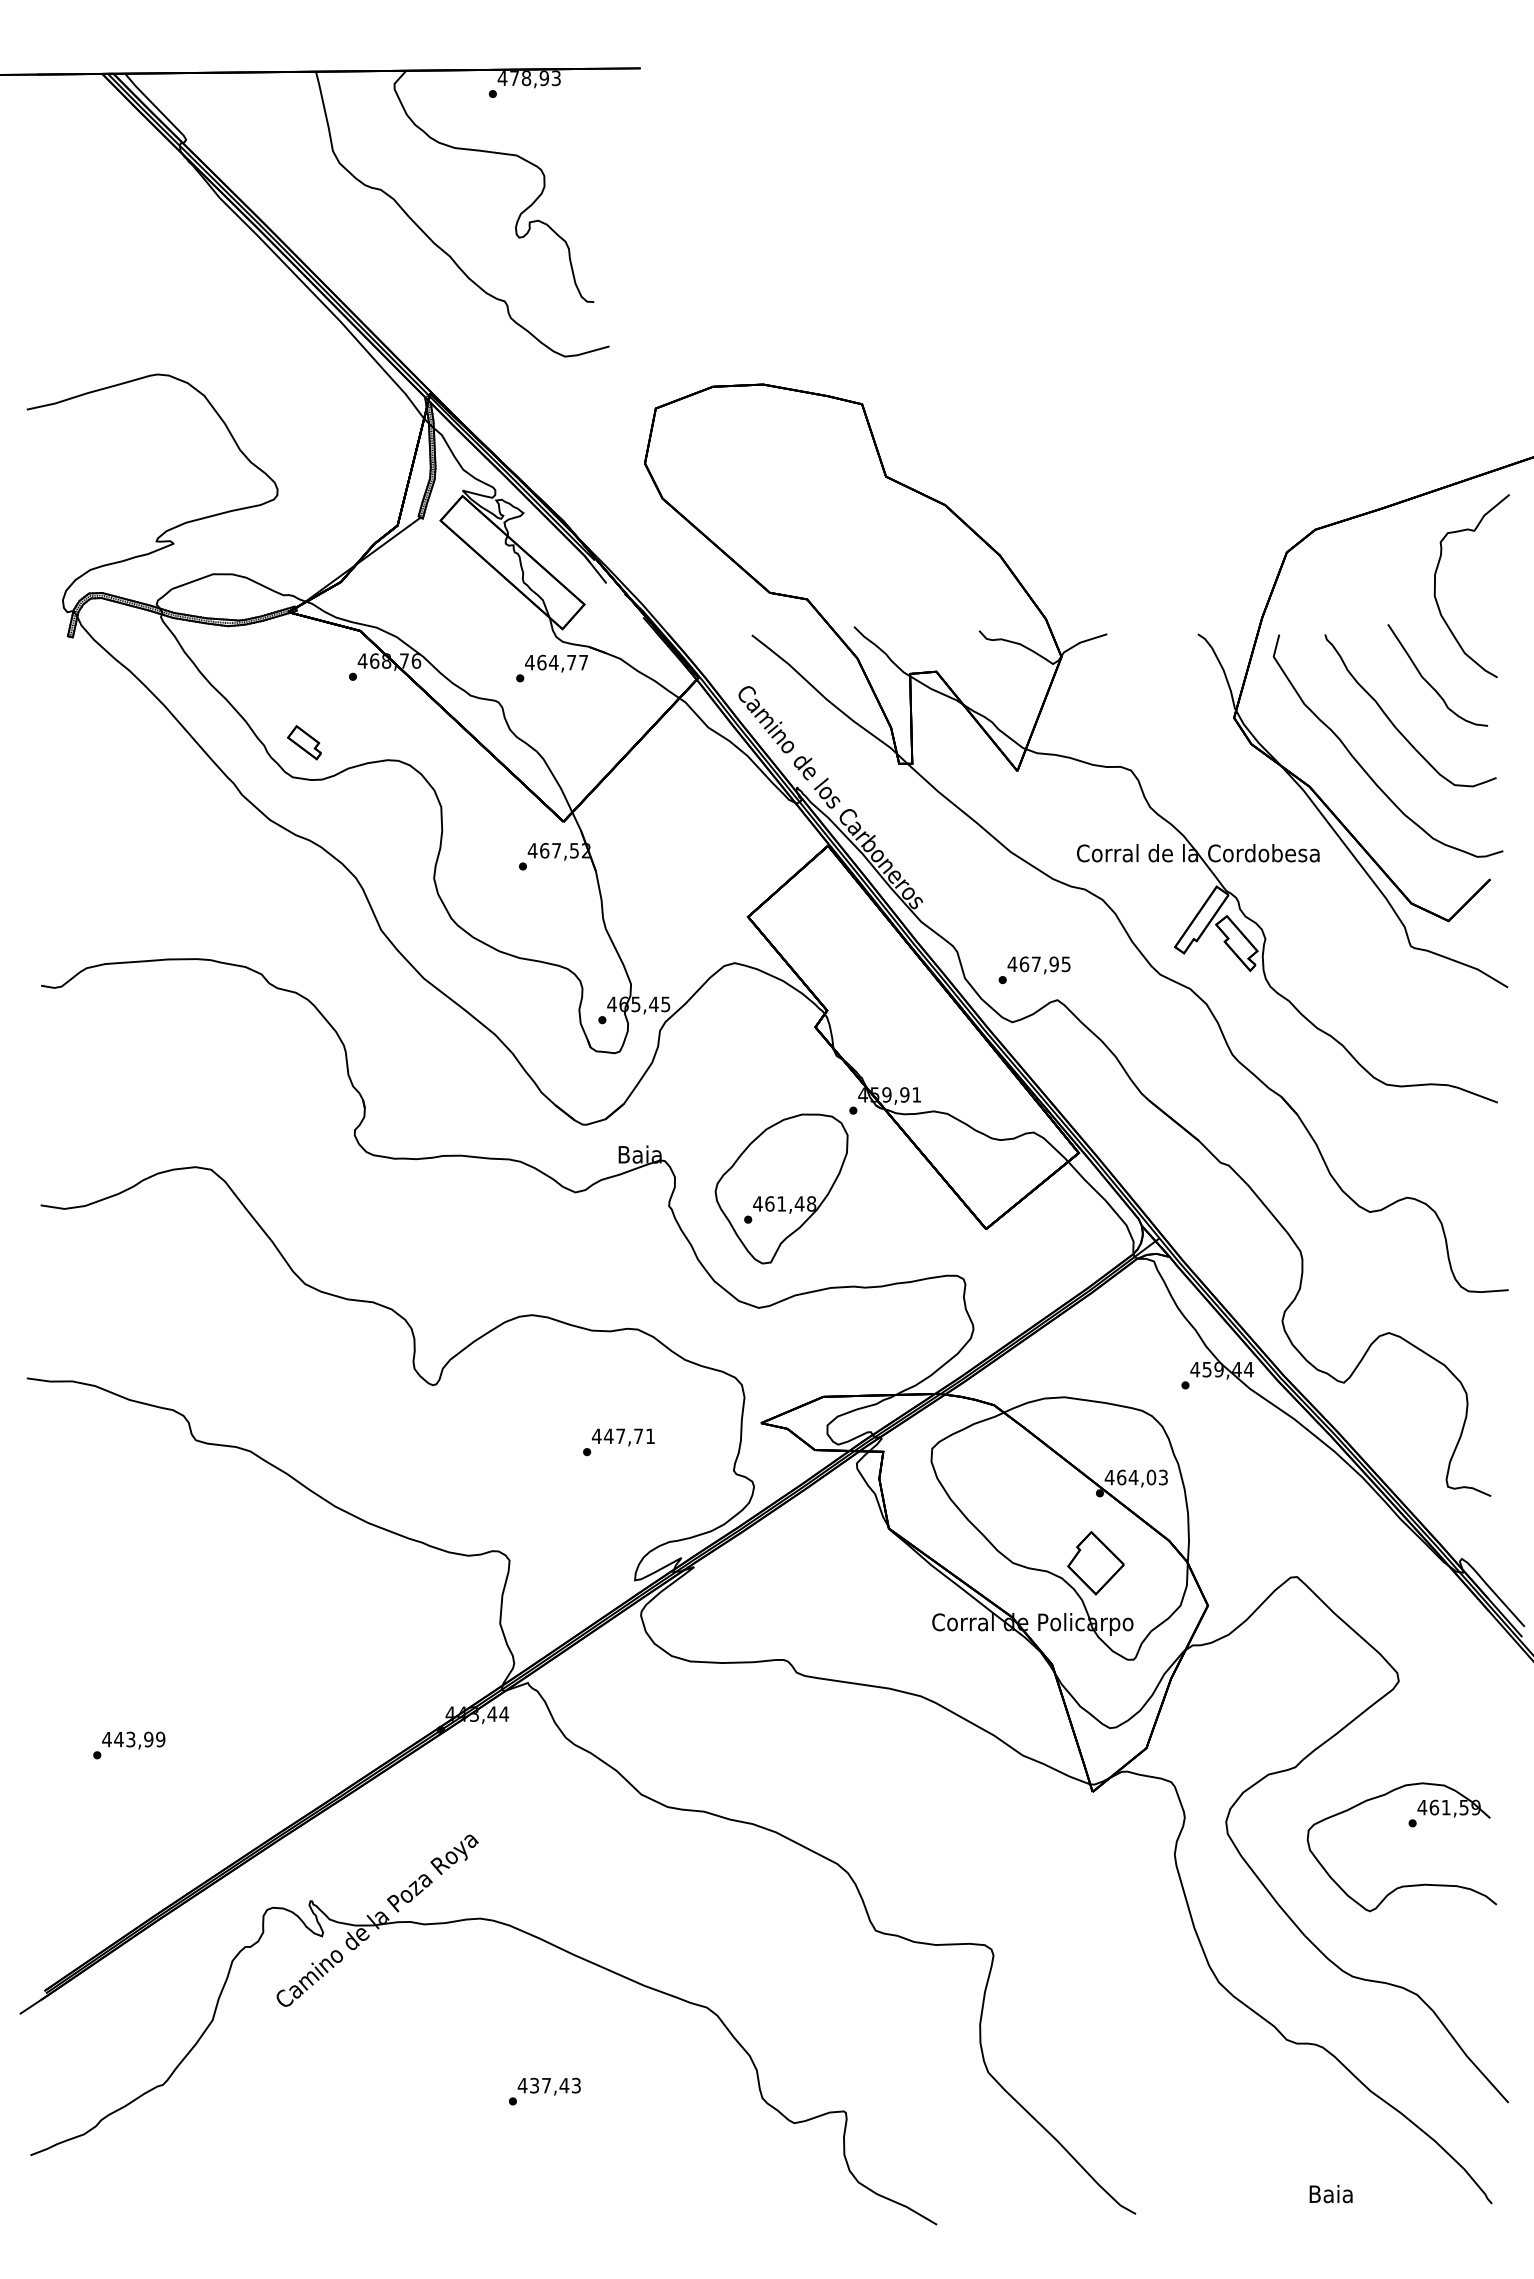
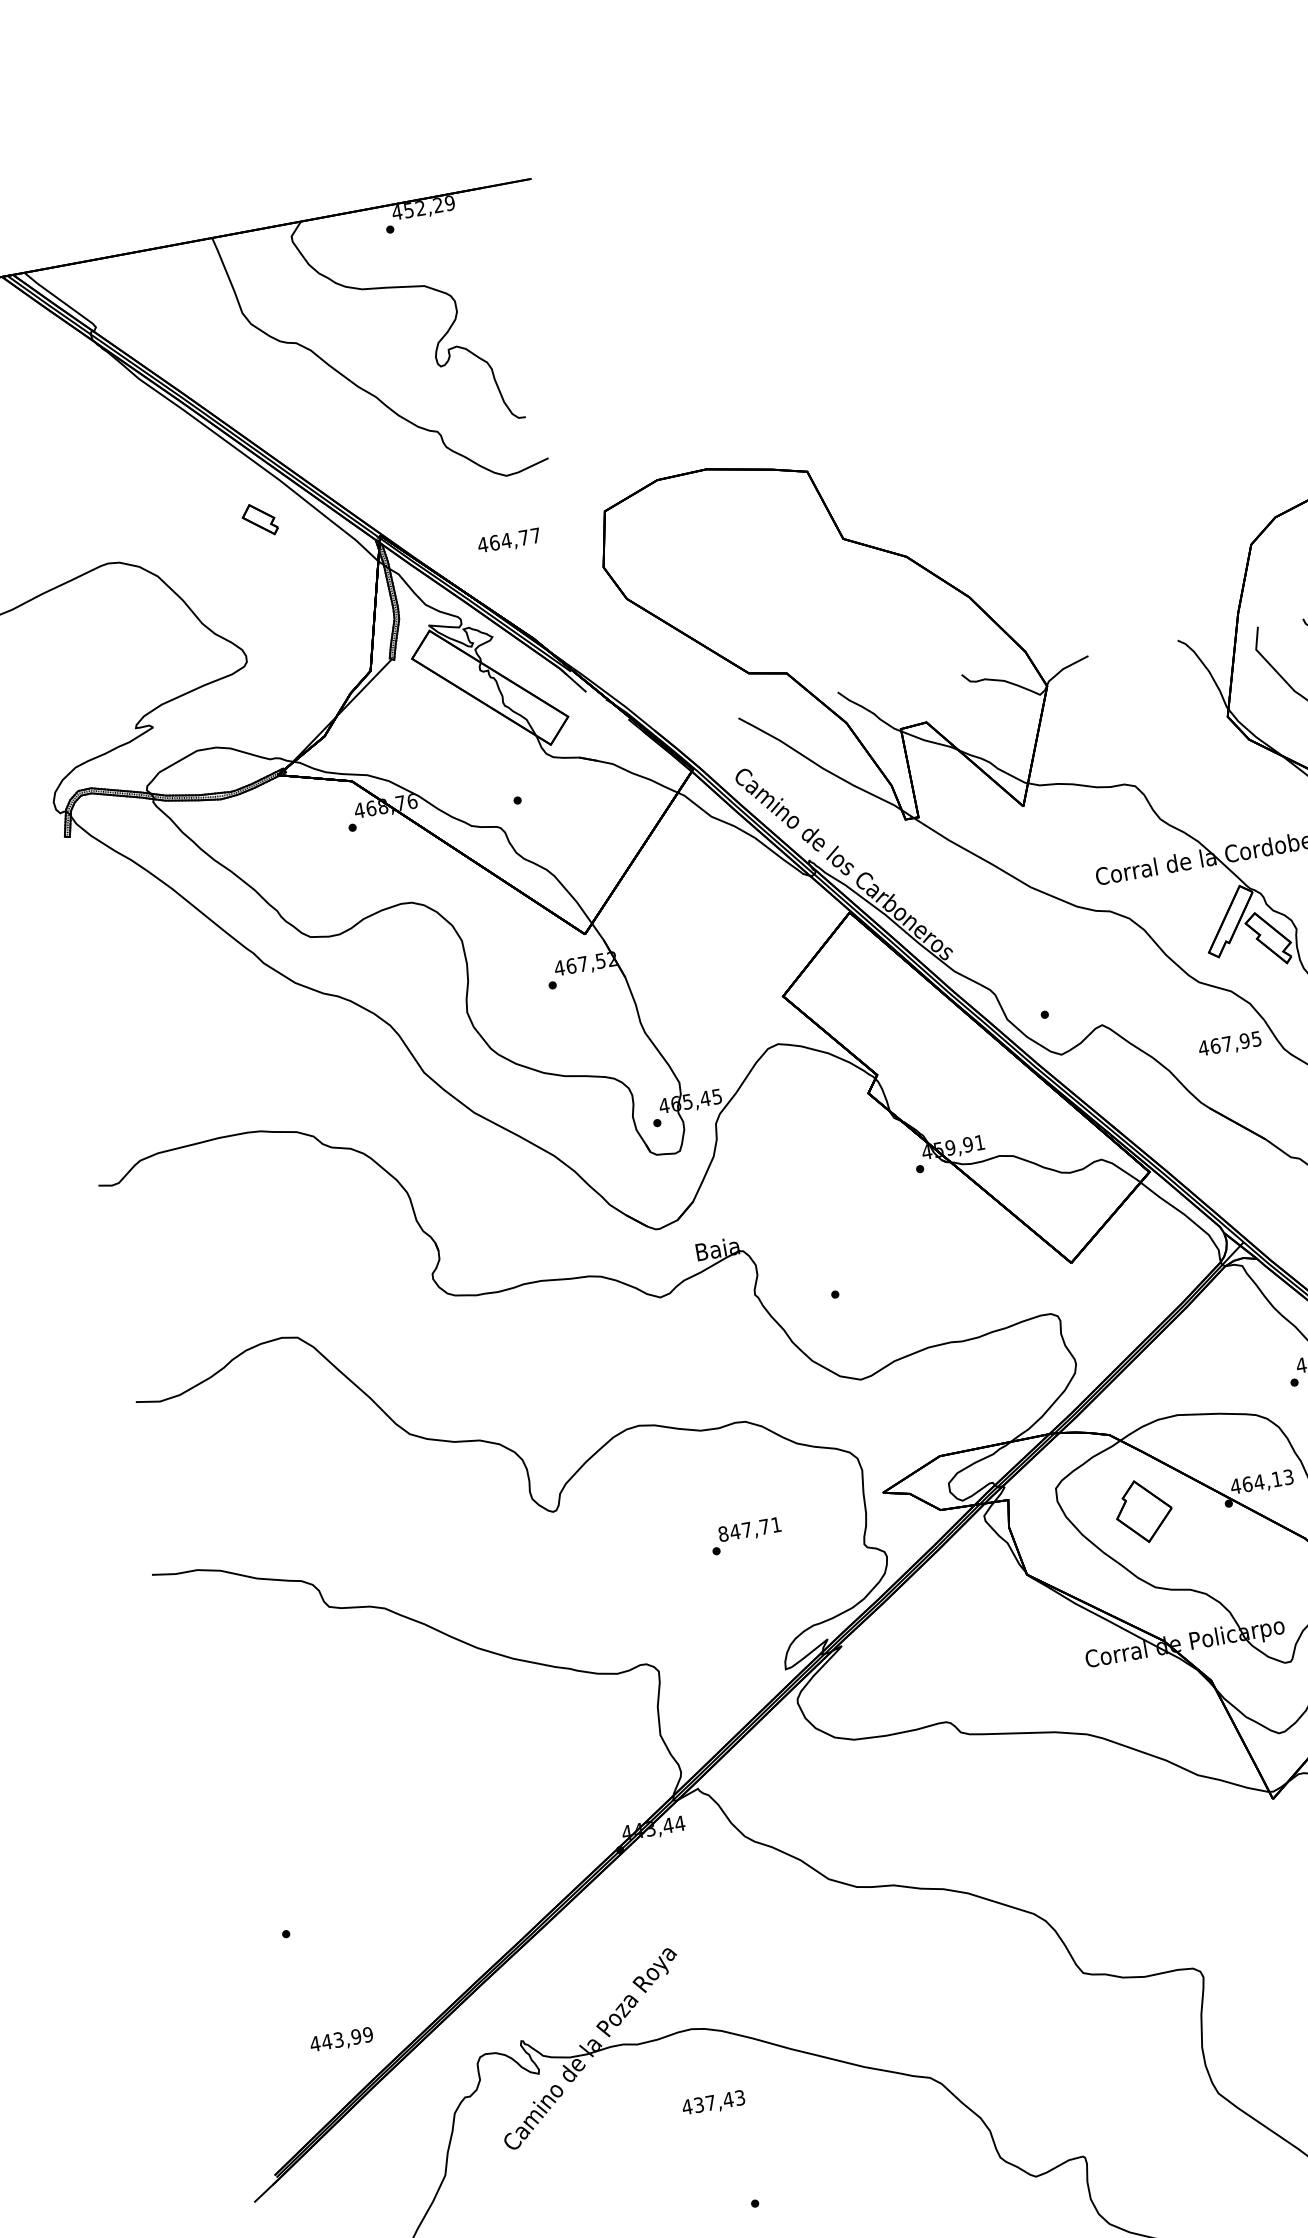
text: (535, 78) -> (429, 206), 478,93 -> 452,29
text: (556, 663) -> (509, 541), moved
part: (304, 742) -> (259, 519), moved
text: (1038, 965) -> (1229, 1044), moved
part: (781, 1188) -> (862, 1258), removed
text: (596, 1436) -> (723, 1534), 447,71 -> 847,71
text: (1151, 1477) -> (1276, 1479), 464,03 -> 464,13
part: (1095, 1563) -> (1143, 1511), moved
text: (133, 1740) -> (341, 2040), moved
text: (548, 2086) -> (712, 2103), moved

